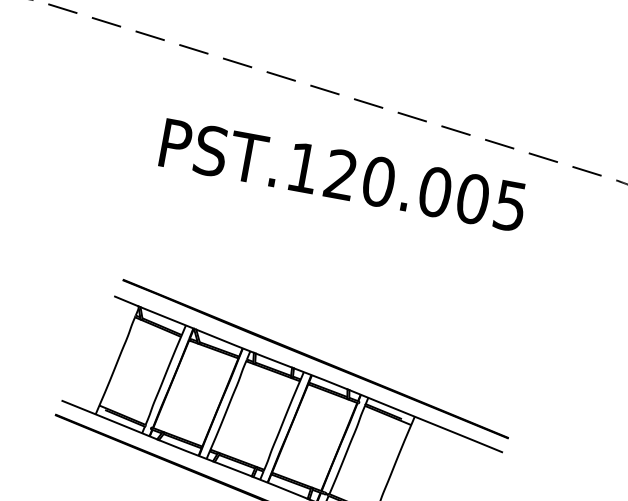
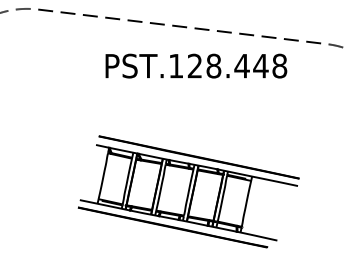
text: (444, 192) -> (246, 65), PST.120.005 -> PST.128.448

